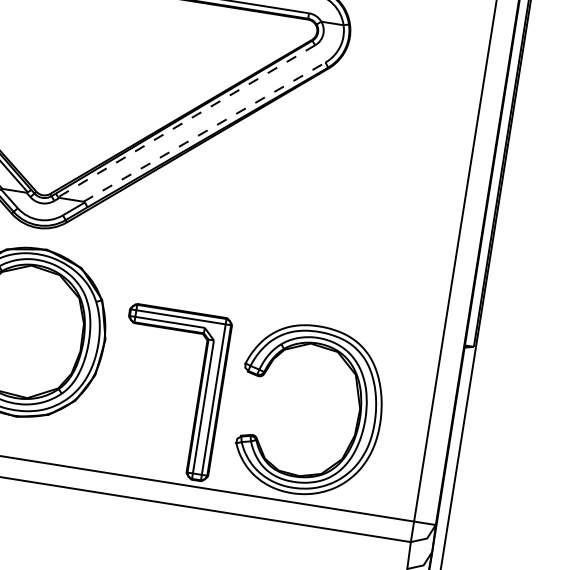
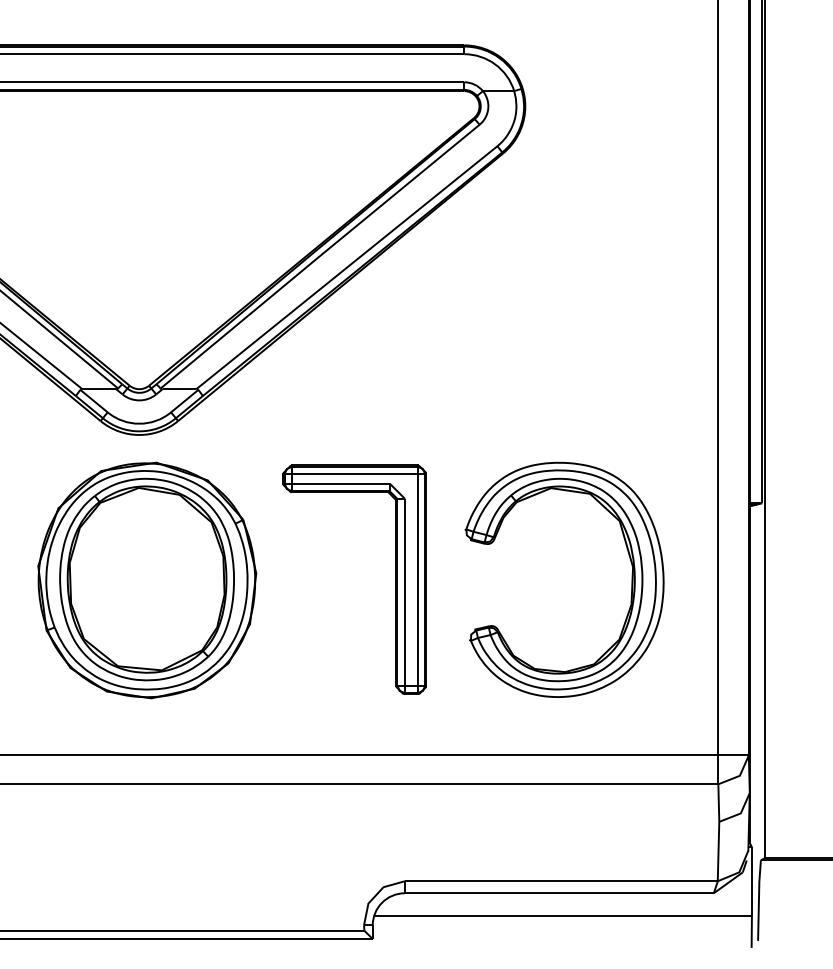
line: (186, 121) -> (319, 256), dashed -> solid
line: (204, 132) -> (347, 267), dashed -> solid
part: (198, 396) -> (395, 579), moved
part: (357, 417) -> (631, 579), moved

